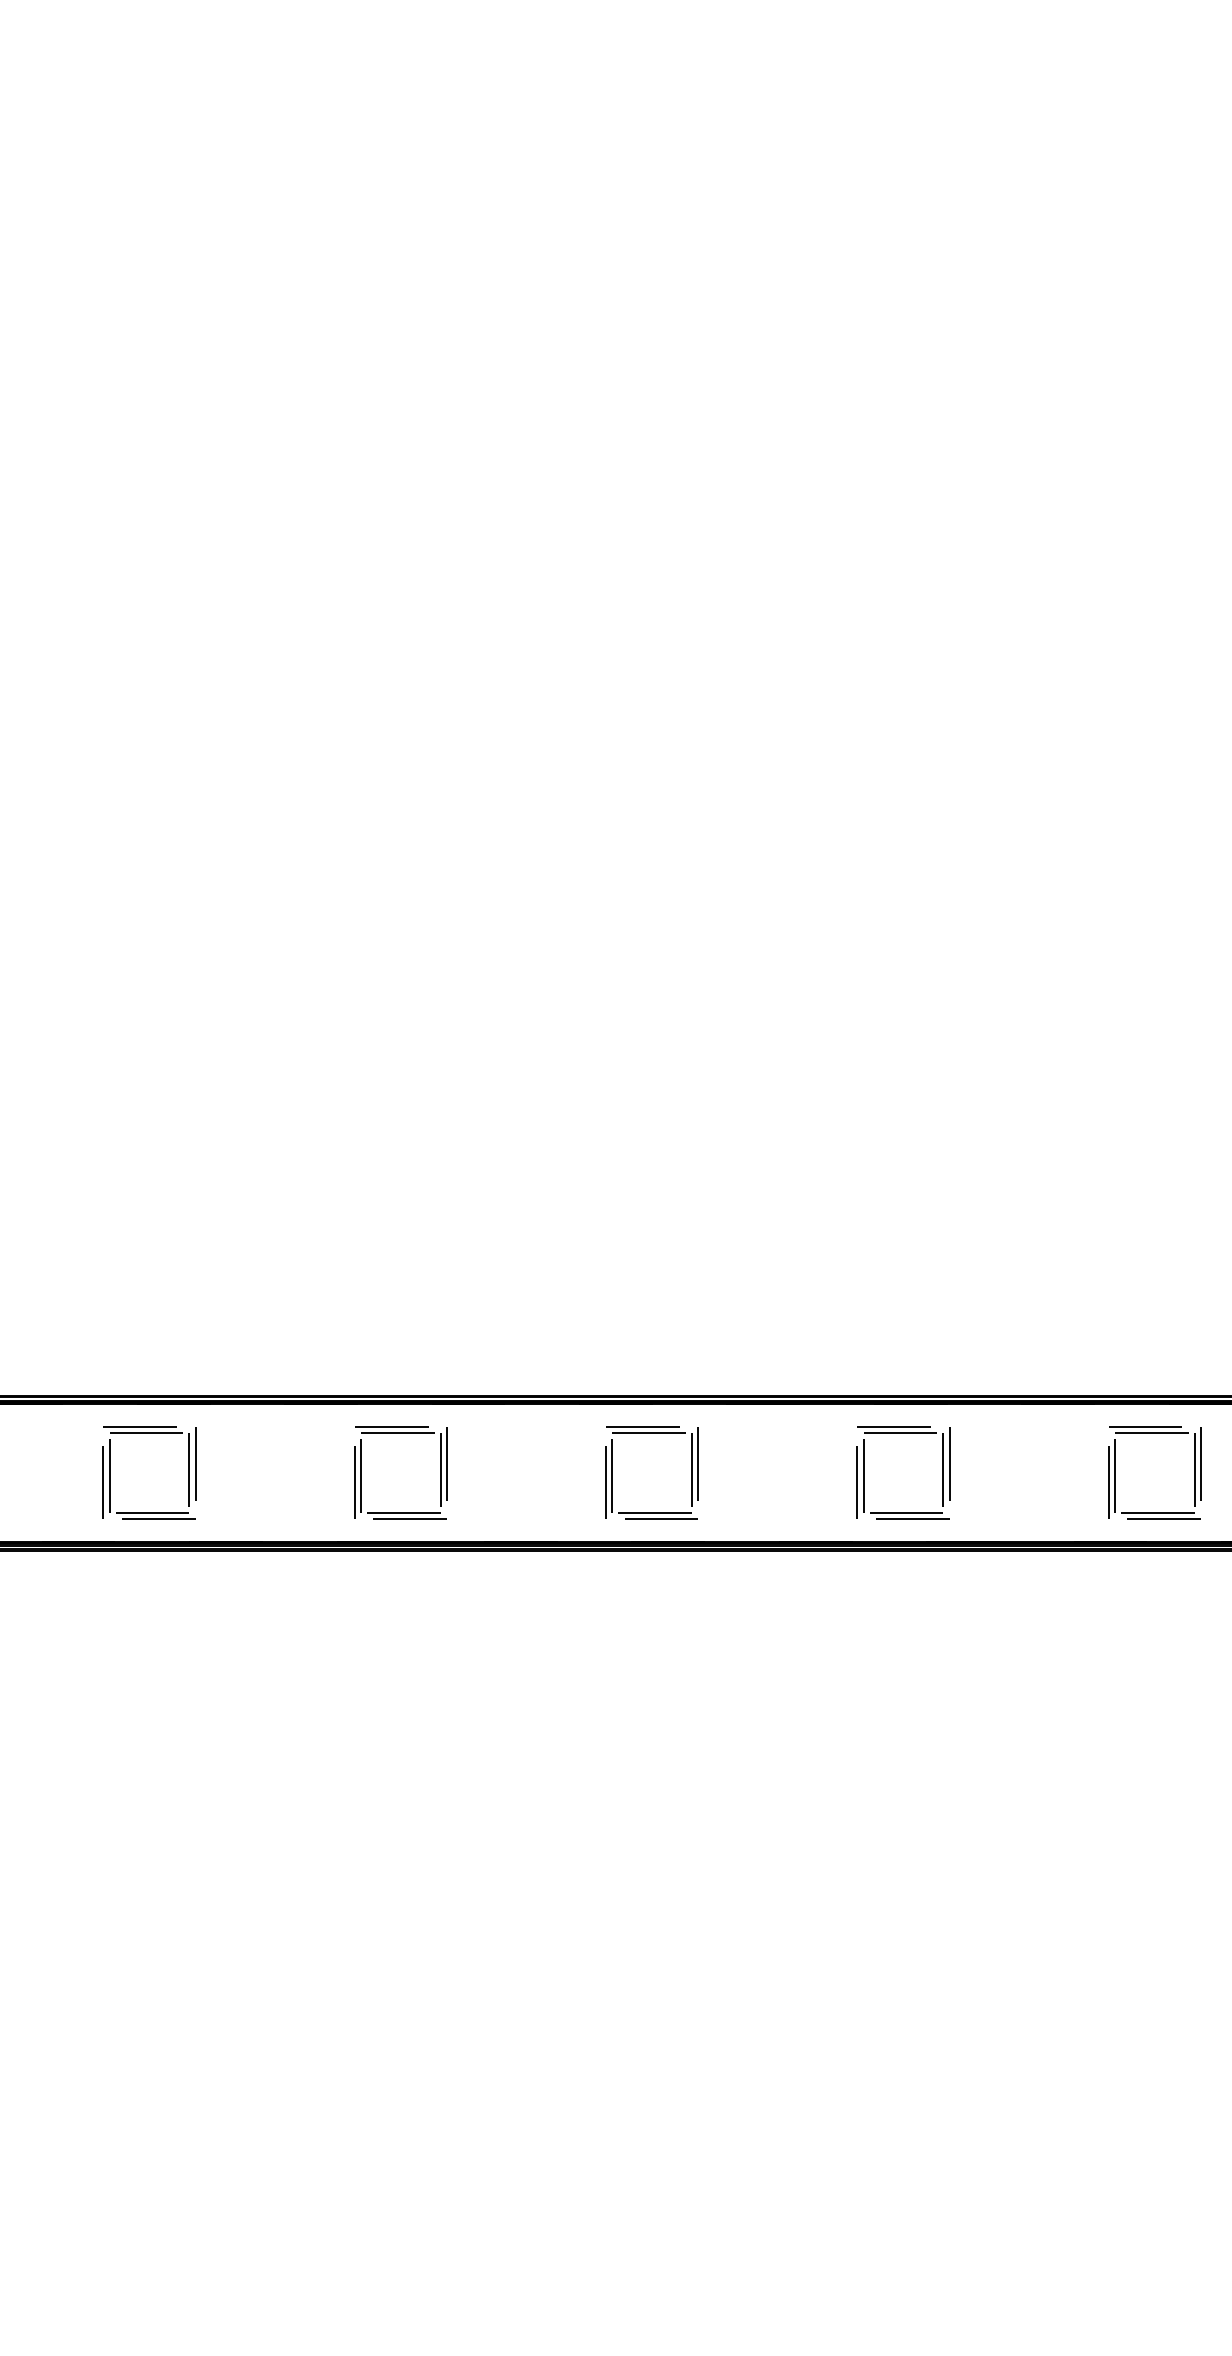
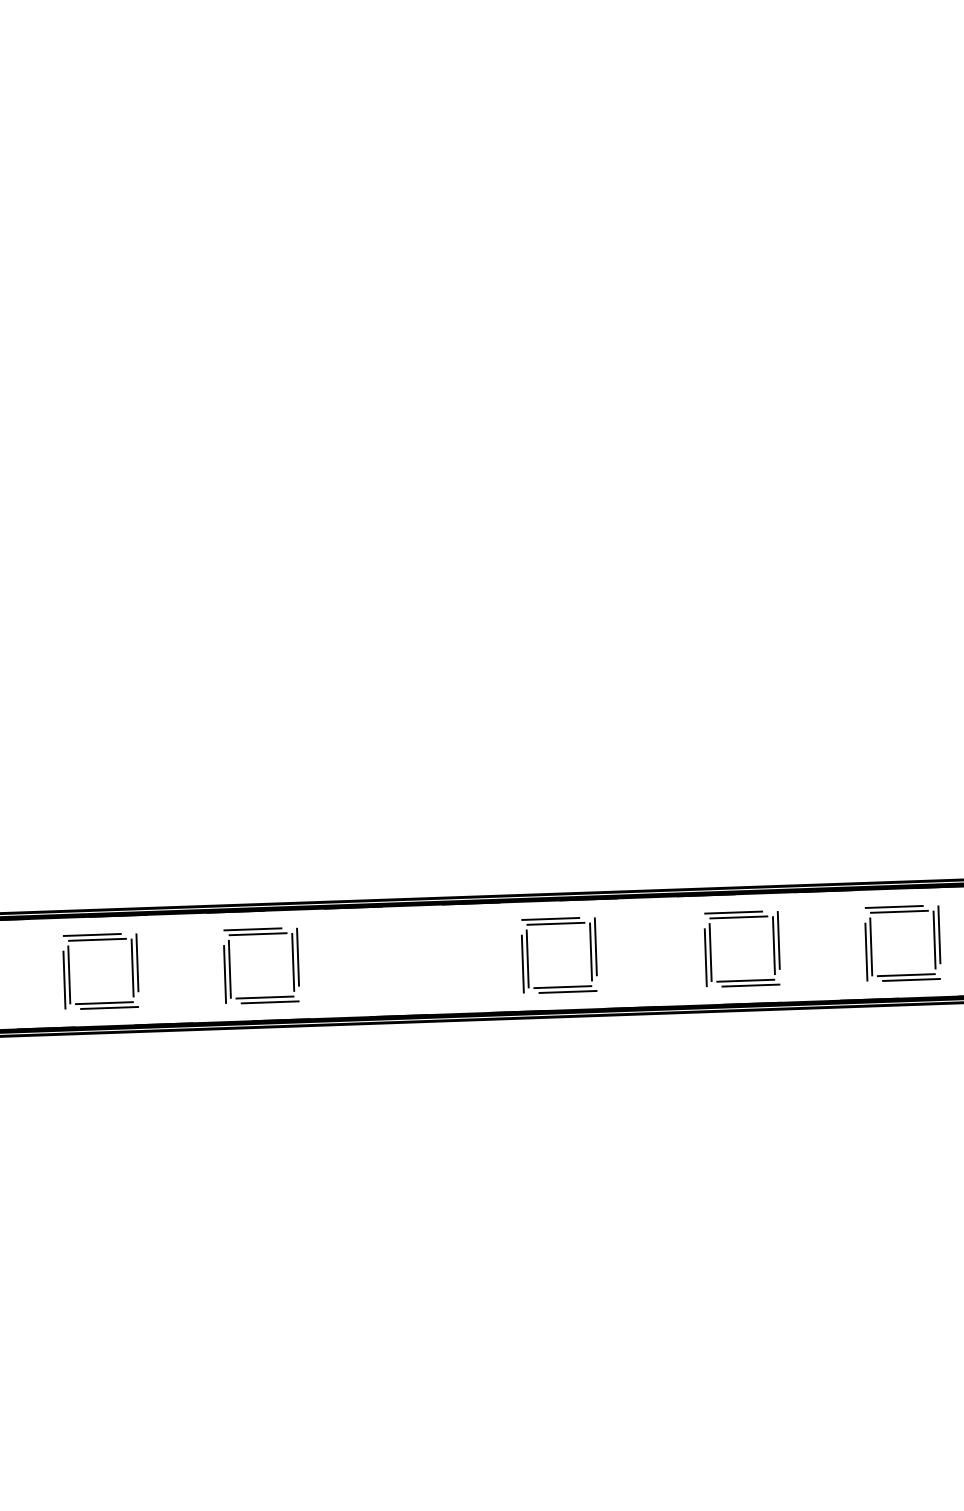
part: (400, 1433) -> (260, 934), moved
part: (651, 1433) -> (557, 923), moved
part: (903, 1433) -> (741, 917), moved

